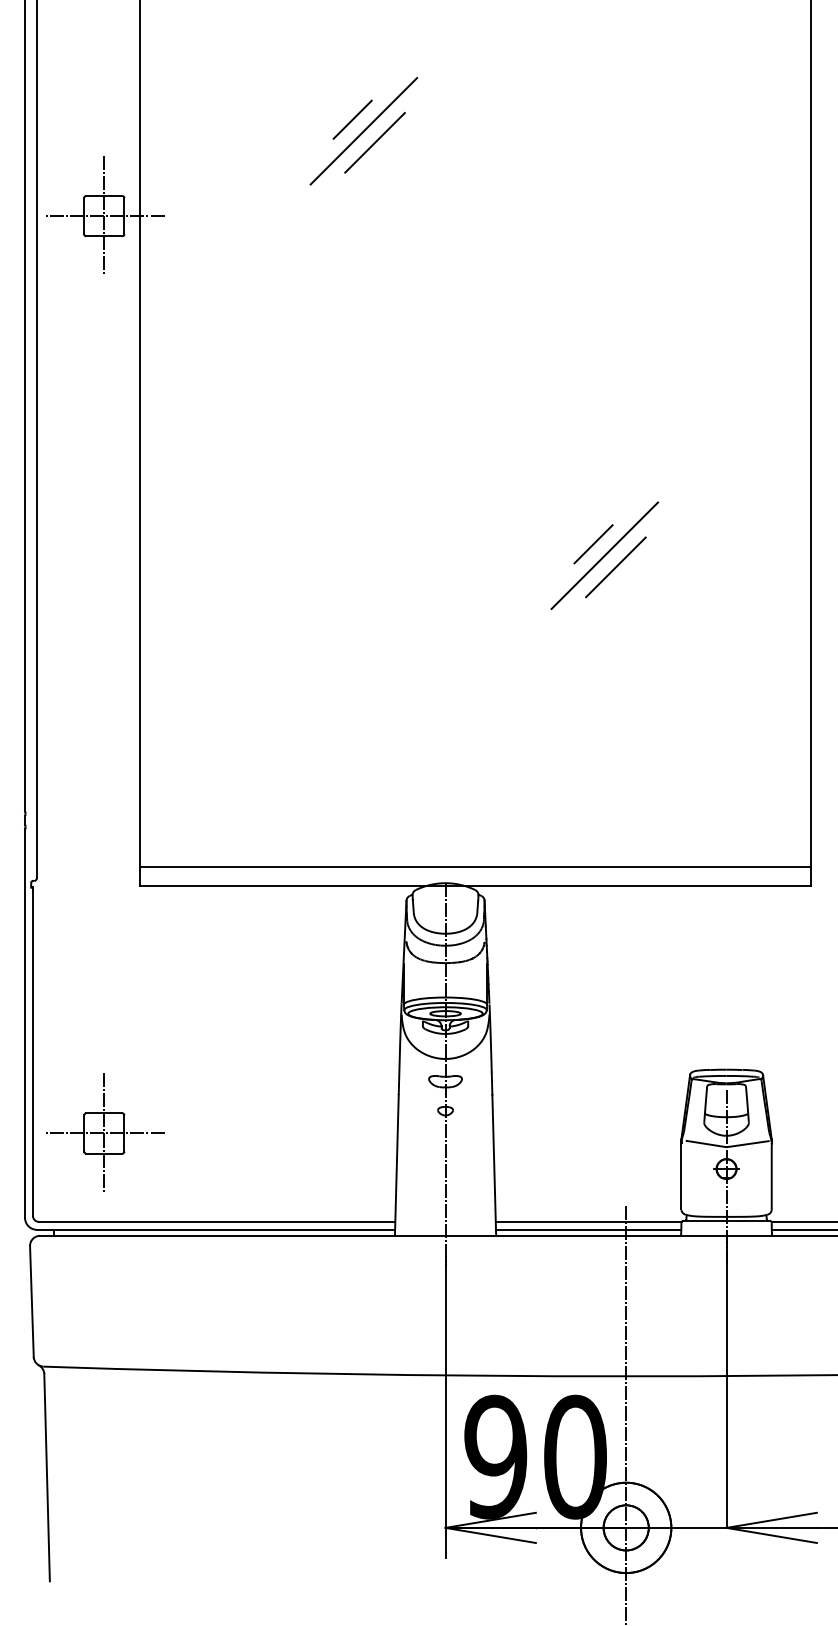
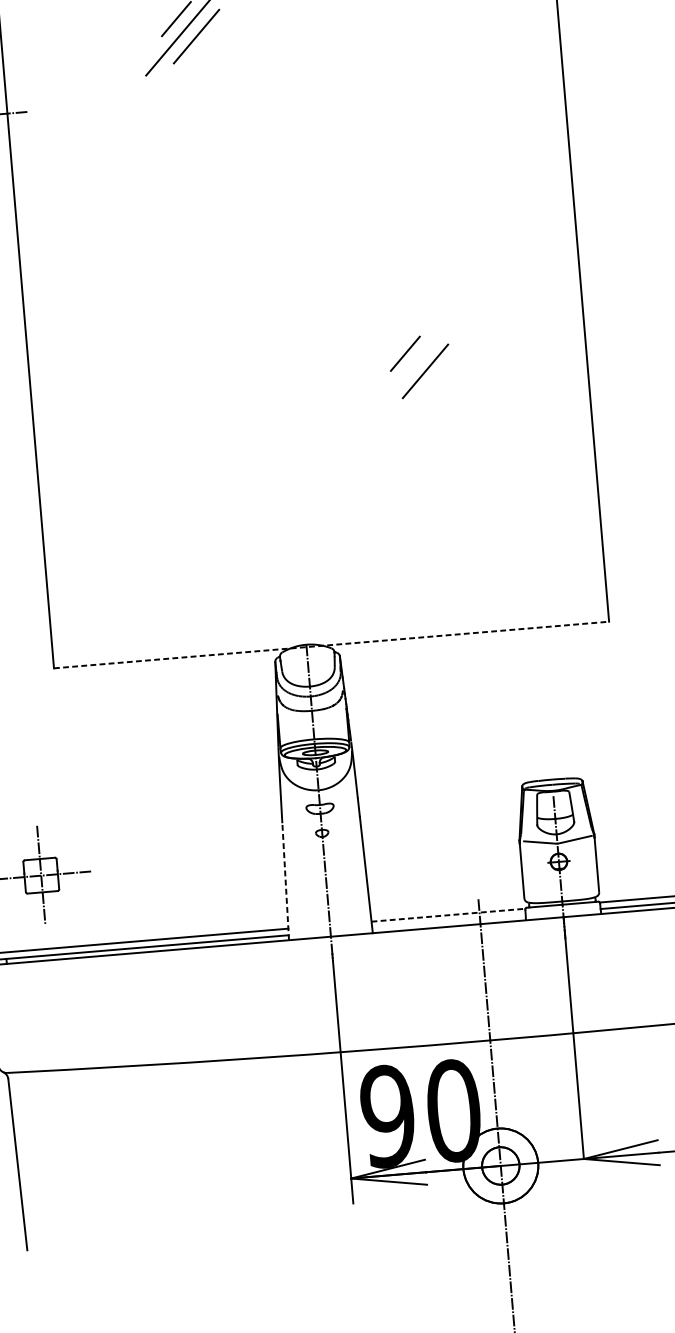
line: (604, 555) -> (415, 362), removed
line: (475, 866) -> (330, 628), removed
line: (476, 886) -> (332, 645), solid -> dashed
line: (396, 1165) -> (285, 881), solid -> dashed
line: (588, 1221) -> (448, 914), solid -> dashed
line: (588, 1229) -> (448, 921), removed

